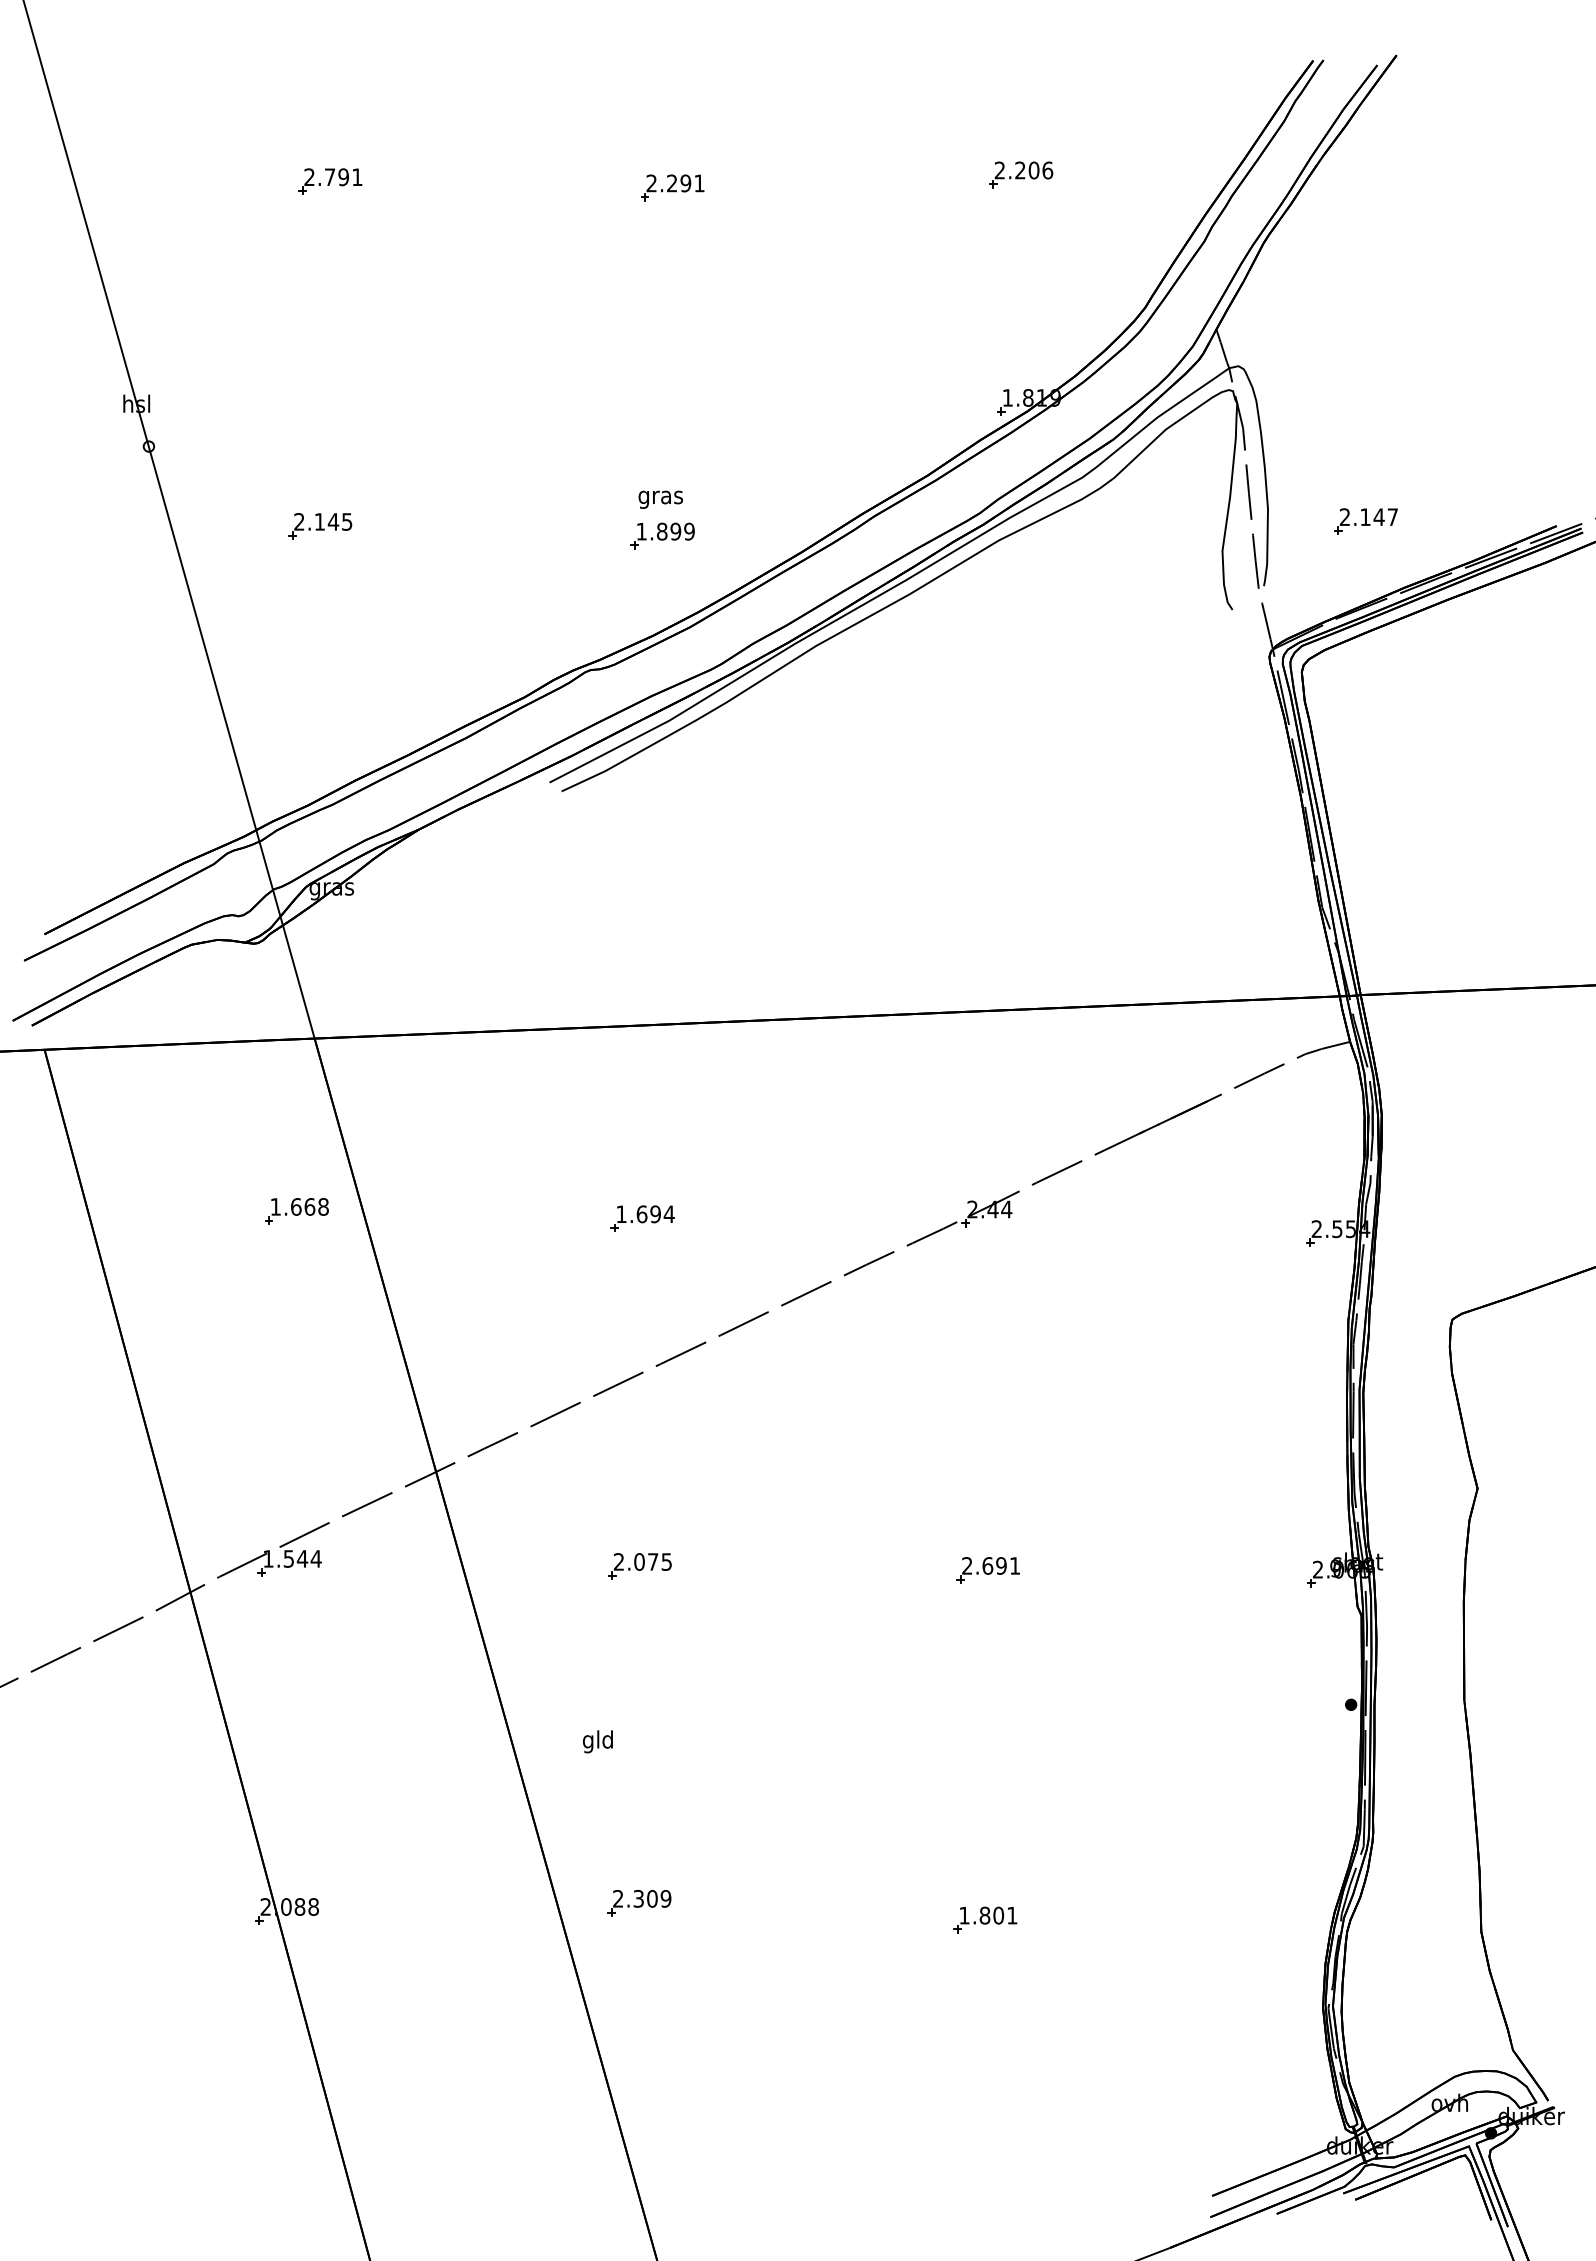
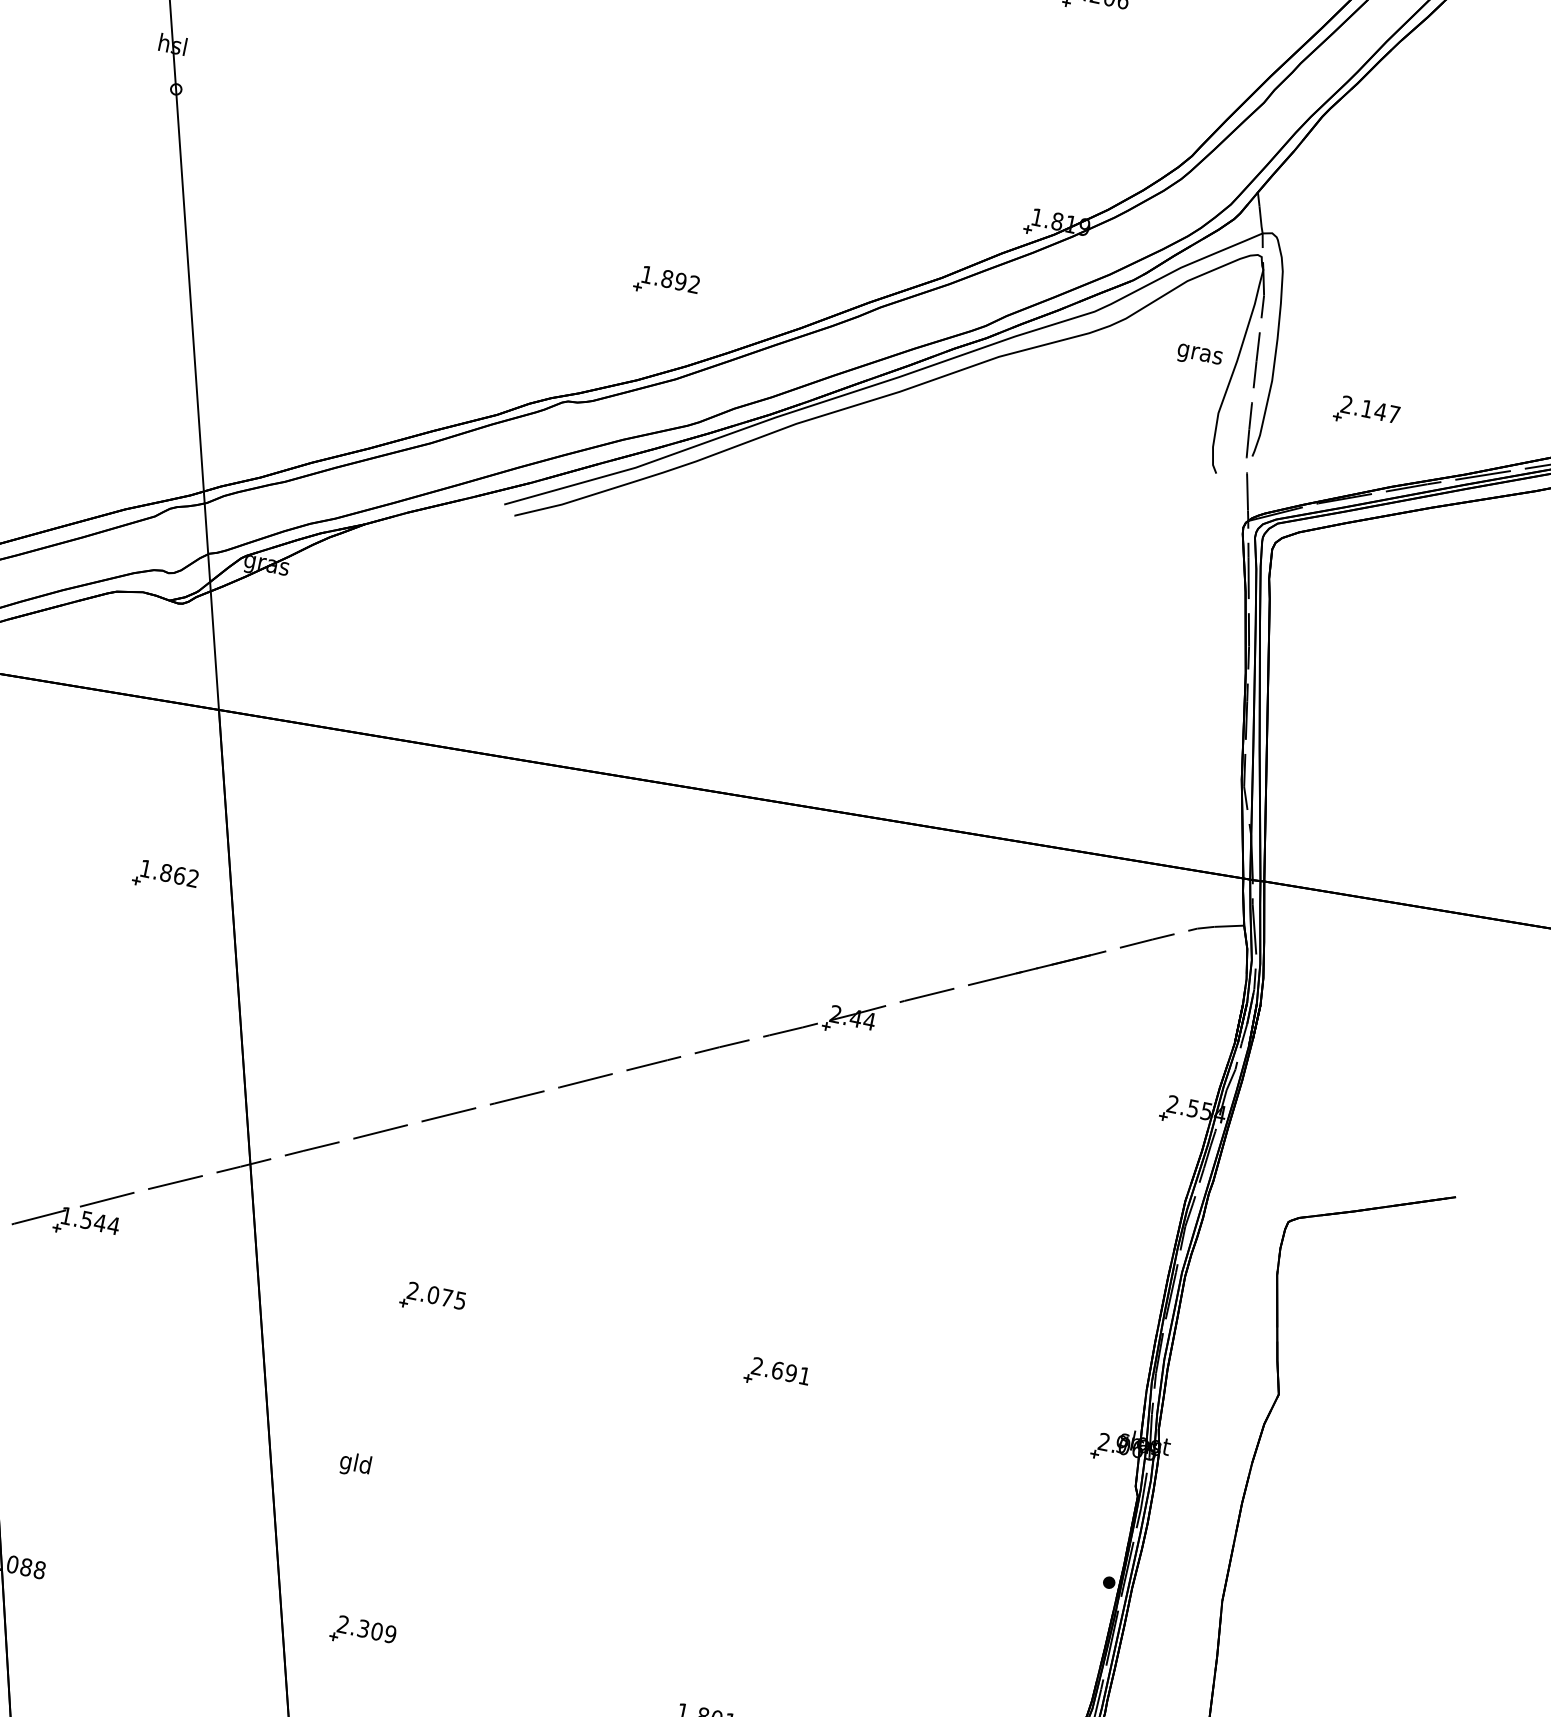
text: (660, 499) -> (1199, 355), moved
part: (320, 526) -> (329, 203), removed
text: (689, 531) -> (694, 284), 1.899 -> 1.892
text: (309, 1206) -> (179, 875), 1.668 -> 1.862
part: (642, 1218) -> (506, 955), removed

